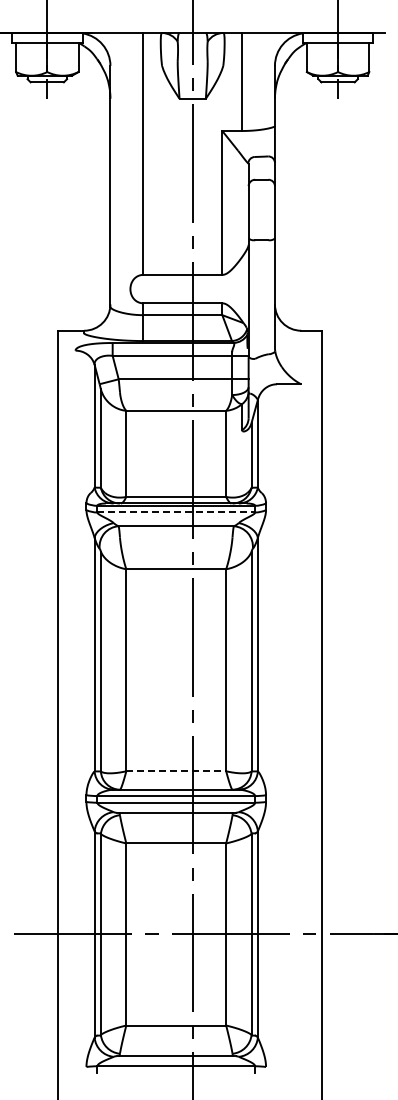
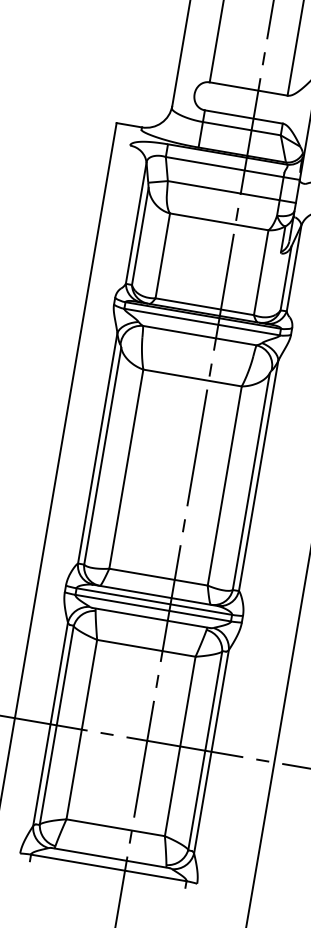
line: (176, 512) -> (202, 322), dashed -> solid
line: (176, 771) -> (158, 577), dashed -> solid

